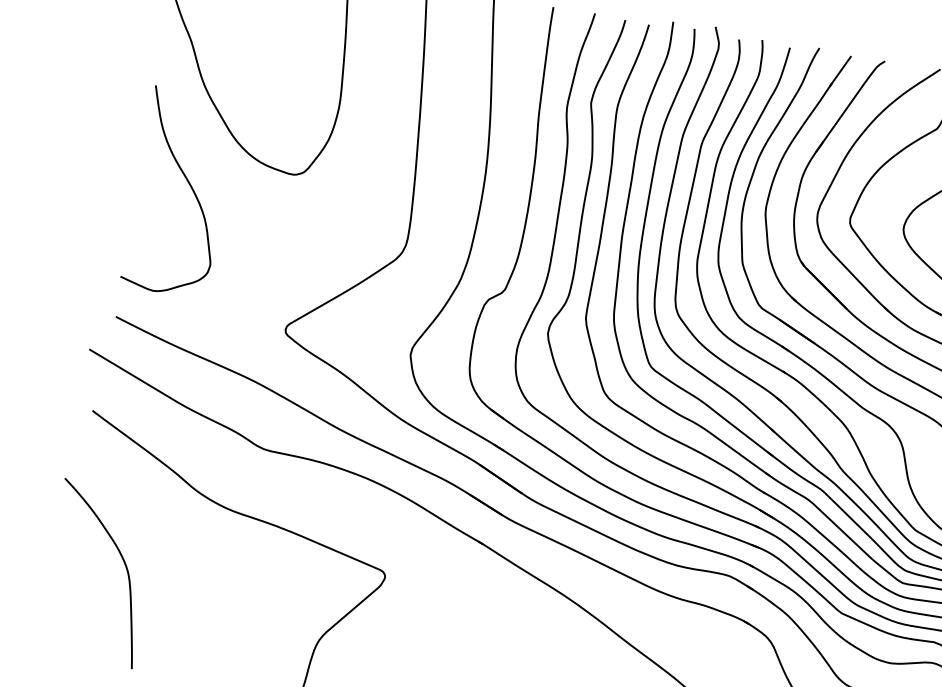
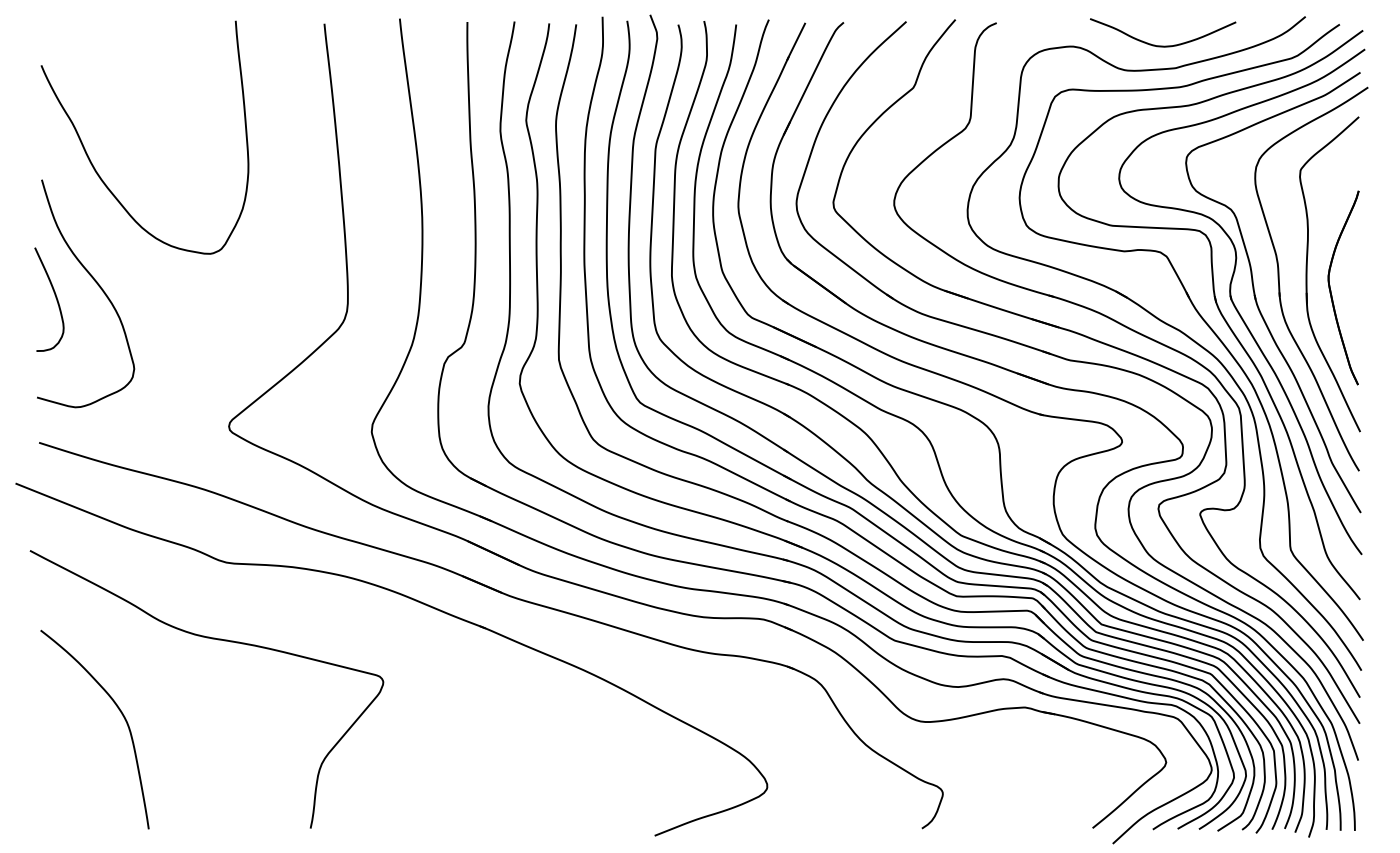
curve: (150, 191) -> (55, 298), added
curve: (122, 561) -> (119, 711), moved

